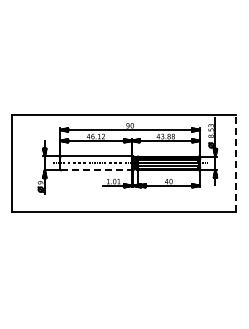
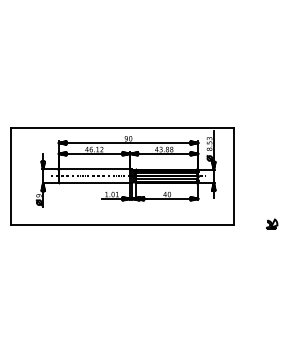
line: (236, 163) -> (234, 176), dashed -> solid
line: (97, 170) -> (95, 183), dashed -> solid

